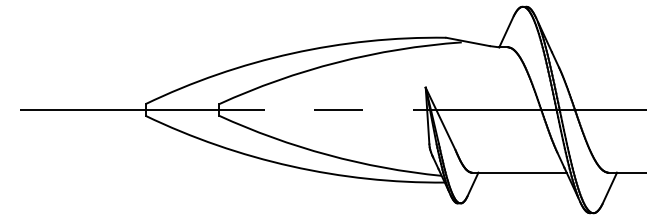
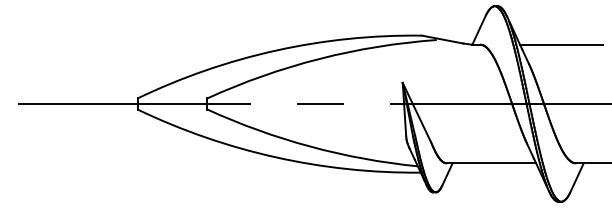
line: (593, 47) -> (561, 44), added

